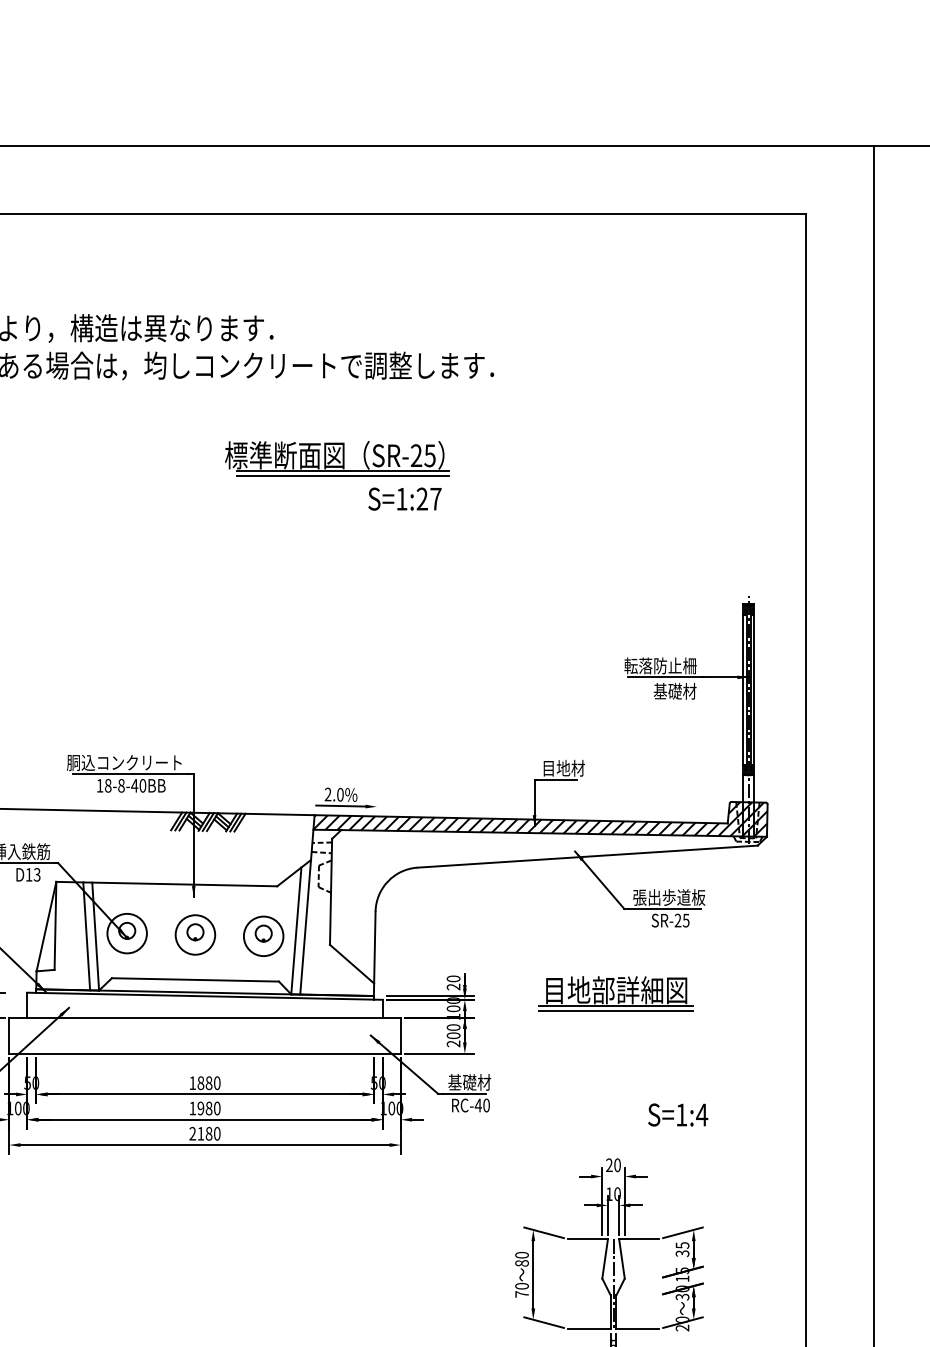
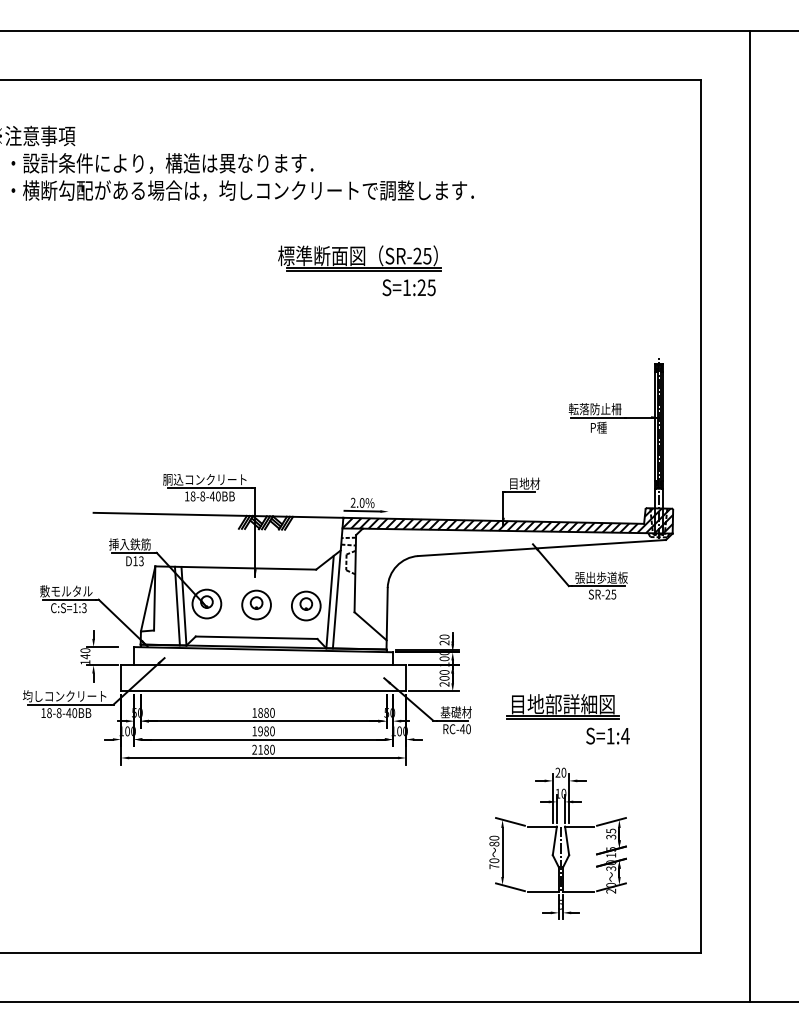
text: (435, 498) -> (431, 287), S=1:27 -> S=1:25
text: (674, 691) -> (605, 427), 基礎材 -> P種
part: (615, 993) -> (562, 706), moved

